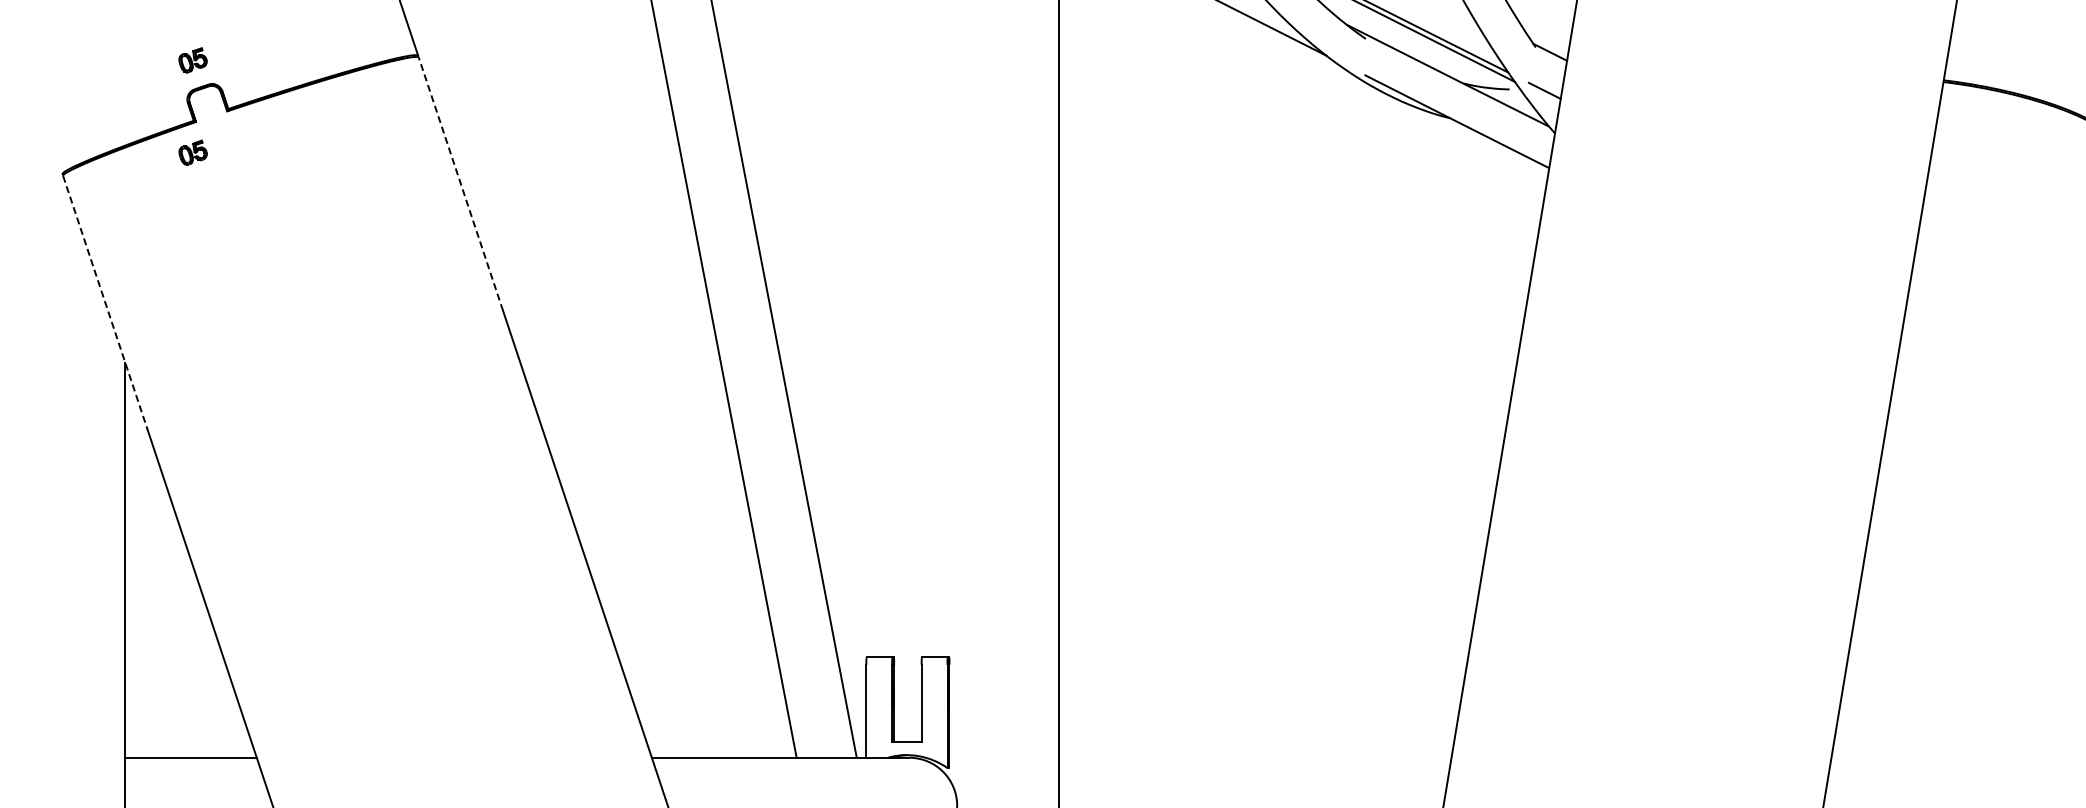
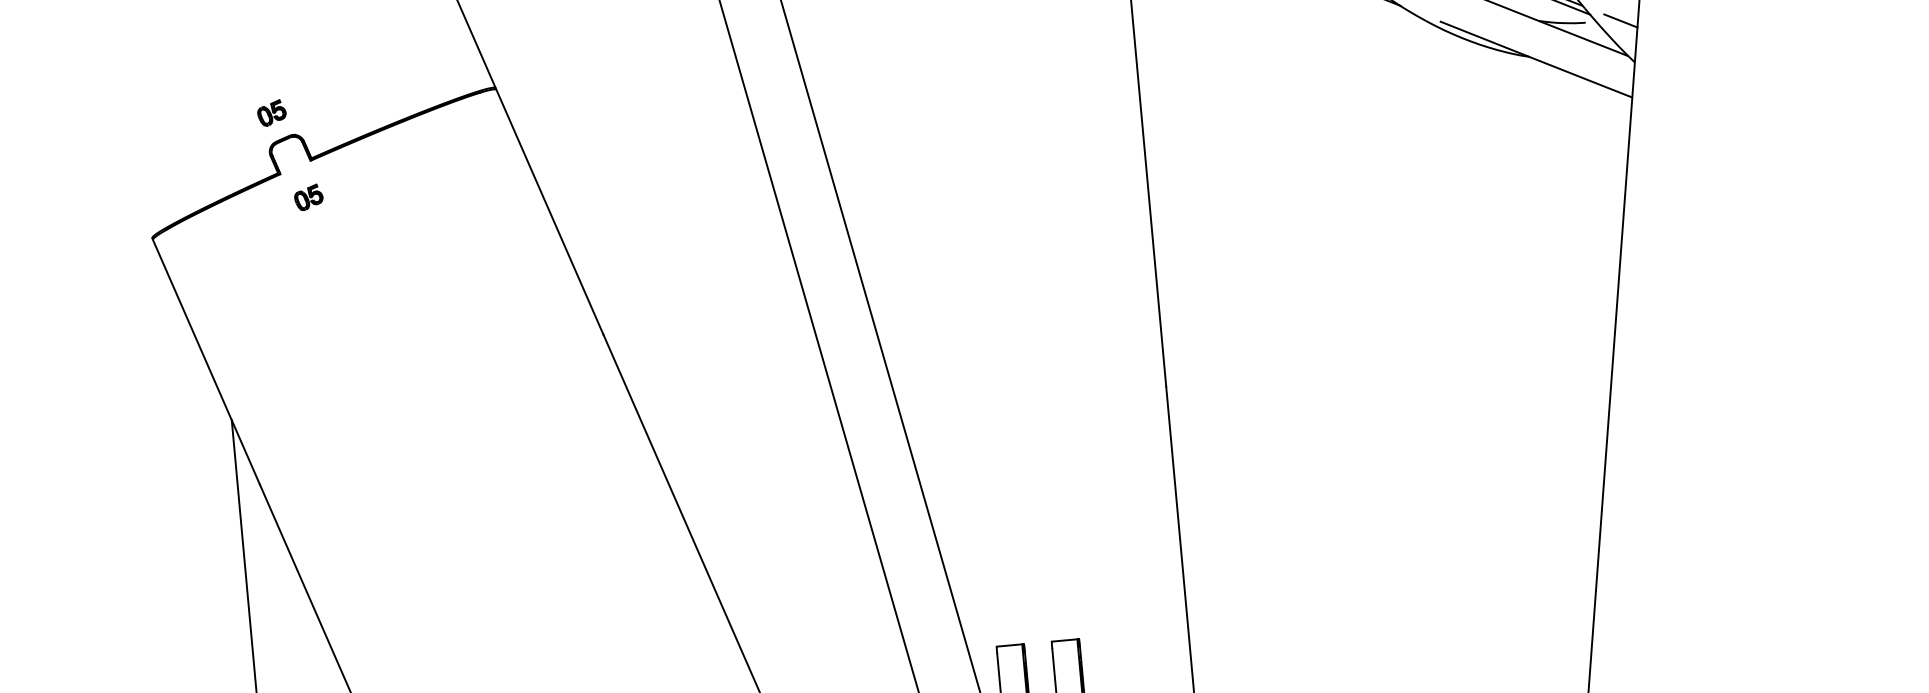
part: (192, 152) -> (308, 197), moved
line: (460, 183) -> (549, 211), dashed -> solid
line: (105, 303) -> (206, 363), dashed -> solid

